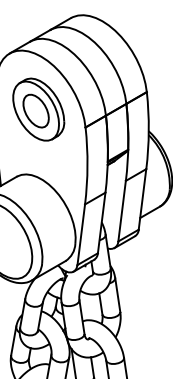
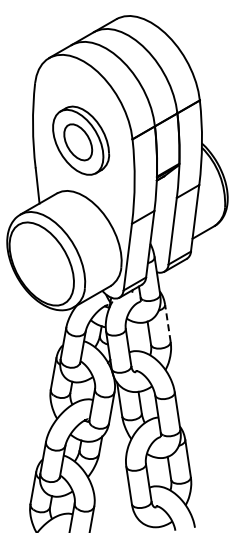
part: (39, 109) -> (81, 140), moved
line: (117, 295) -> (167, 323), solid -> dashed

